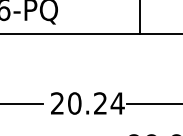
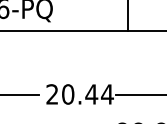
text: (100, 103) -> (91, 94), 20.24 -> 20.44

